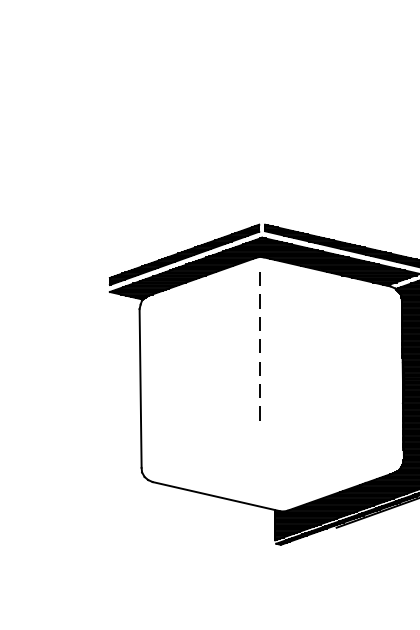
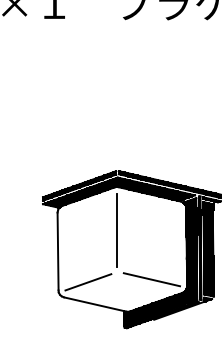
line: (259, 345) -> (116, 230), dashed -> solid
line: (331, 445) -> (151, 279), added
line: (202, 451) -> (88, 282), added

